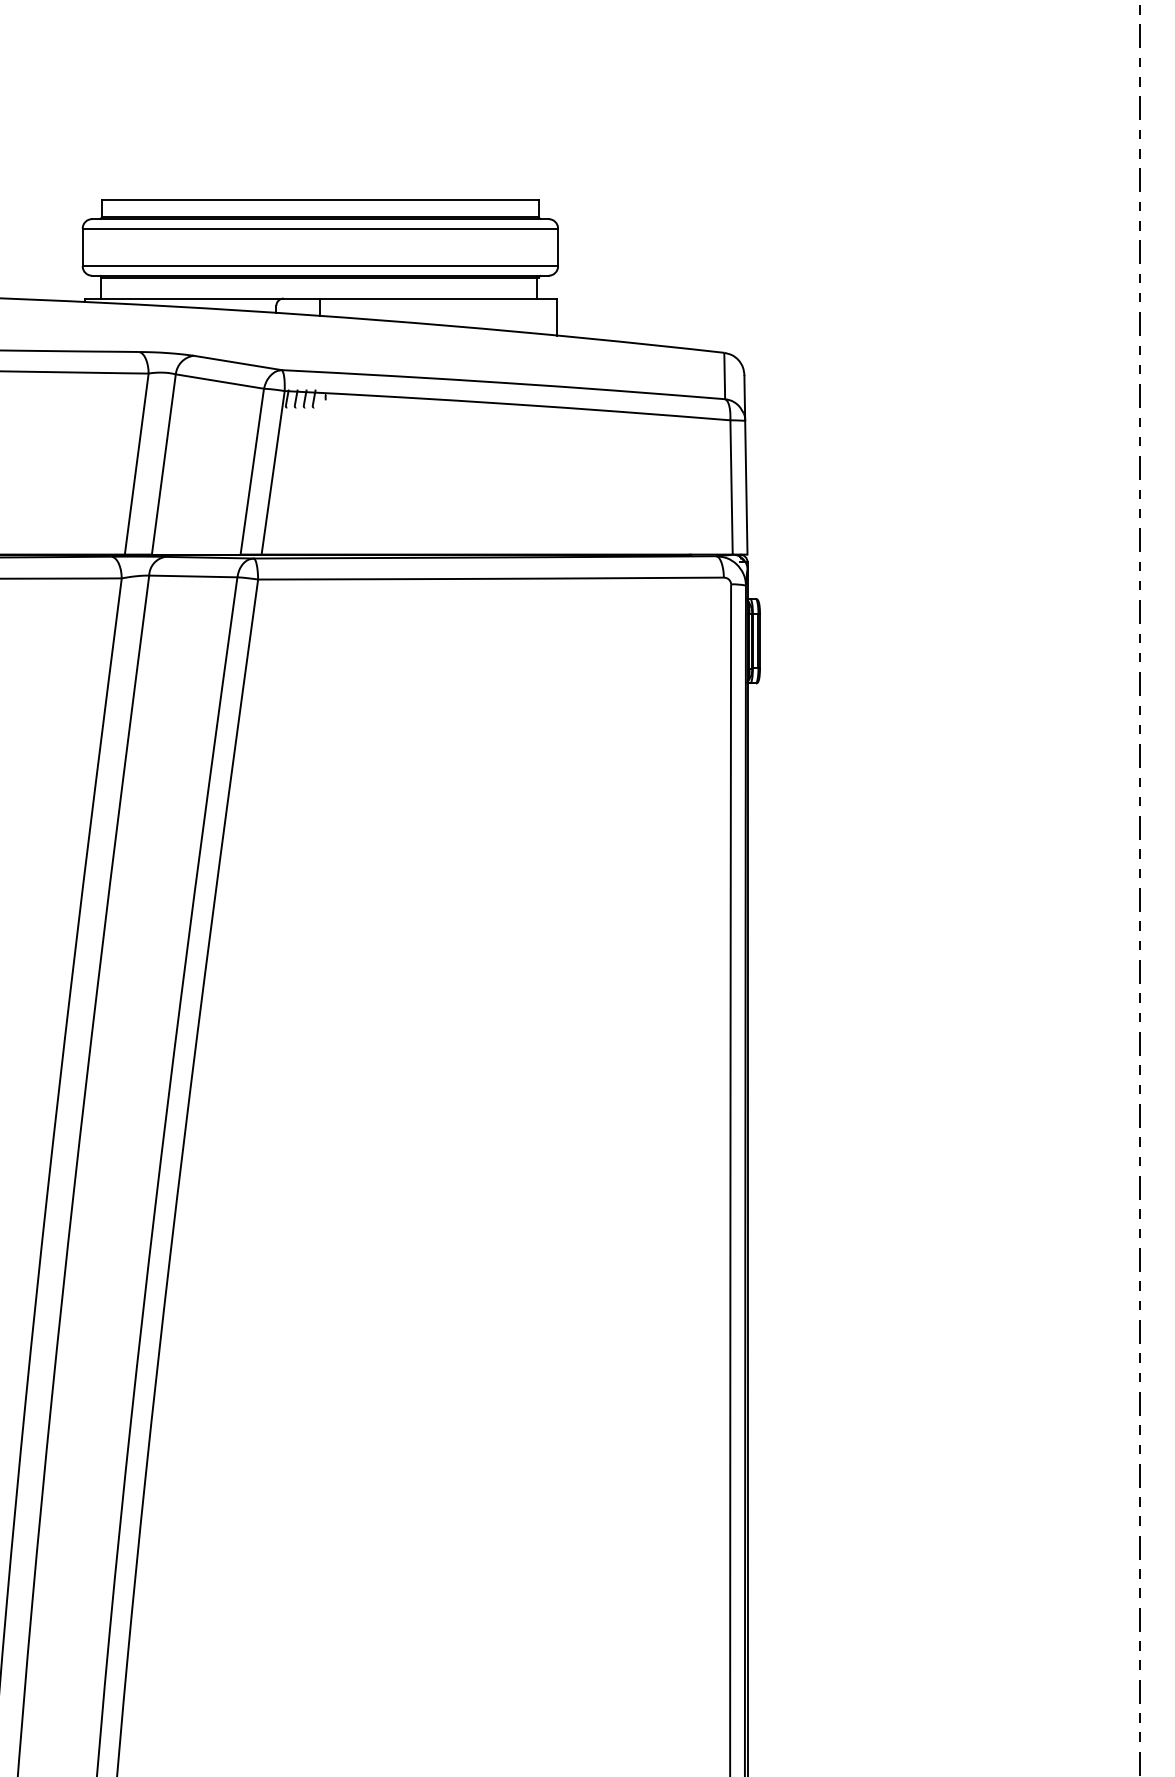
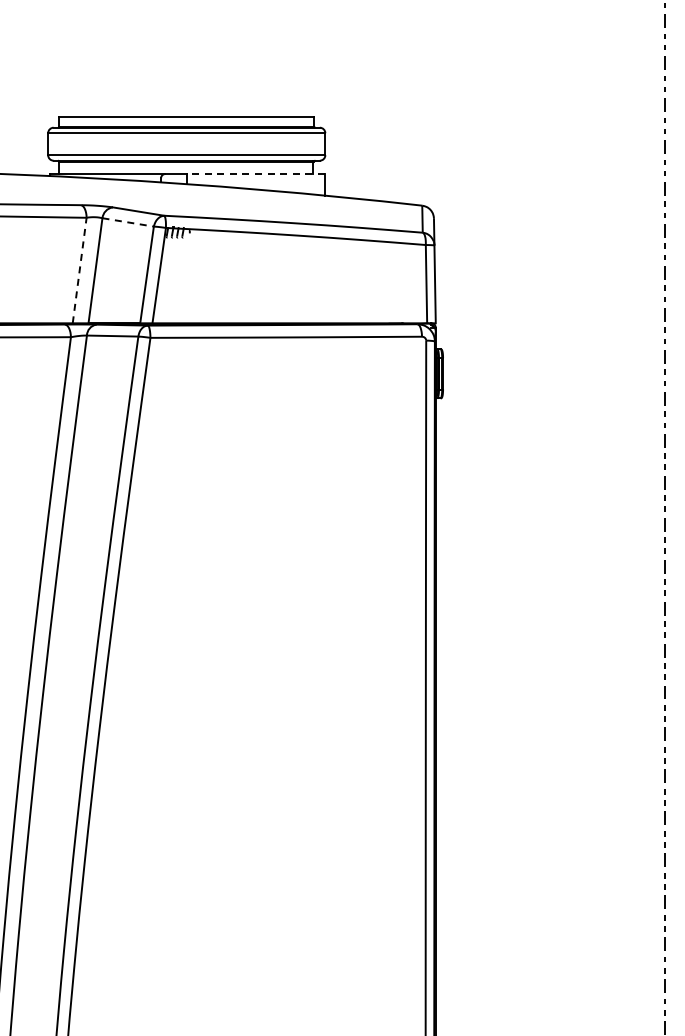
line: (438, 299) -> (255, 174), solid -> dashed
line: (220, 381) -> (128, 222), solid -> dashed
line: (136, 464) -> (79, 270), solid -> dashed

